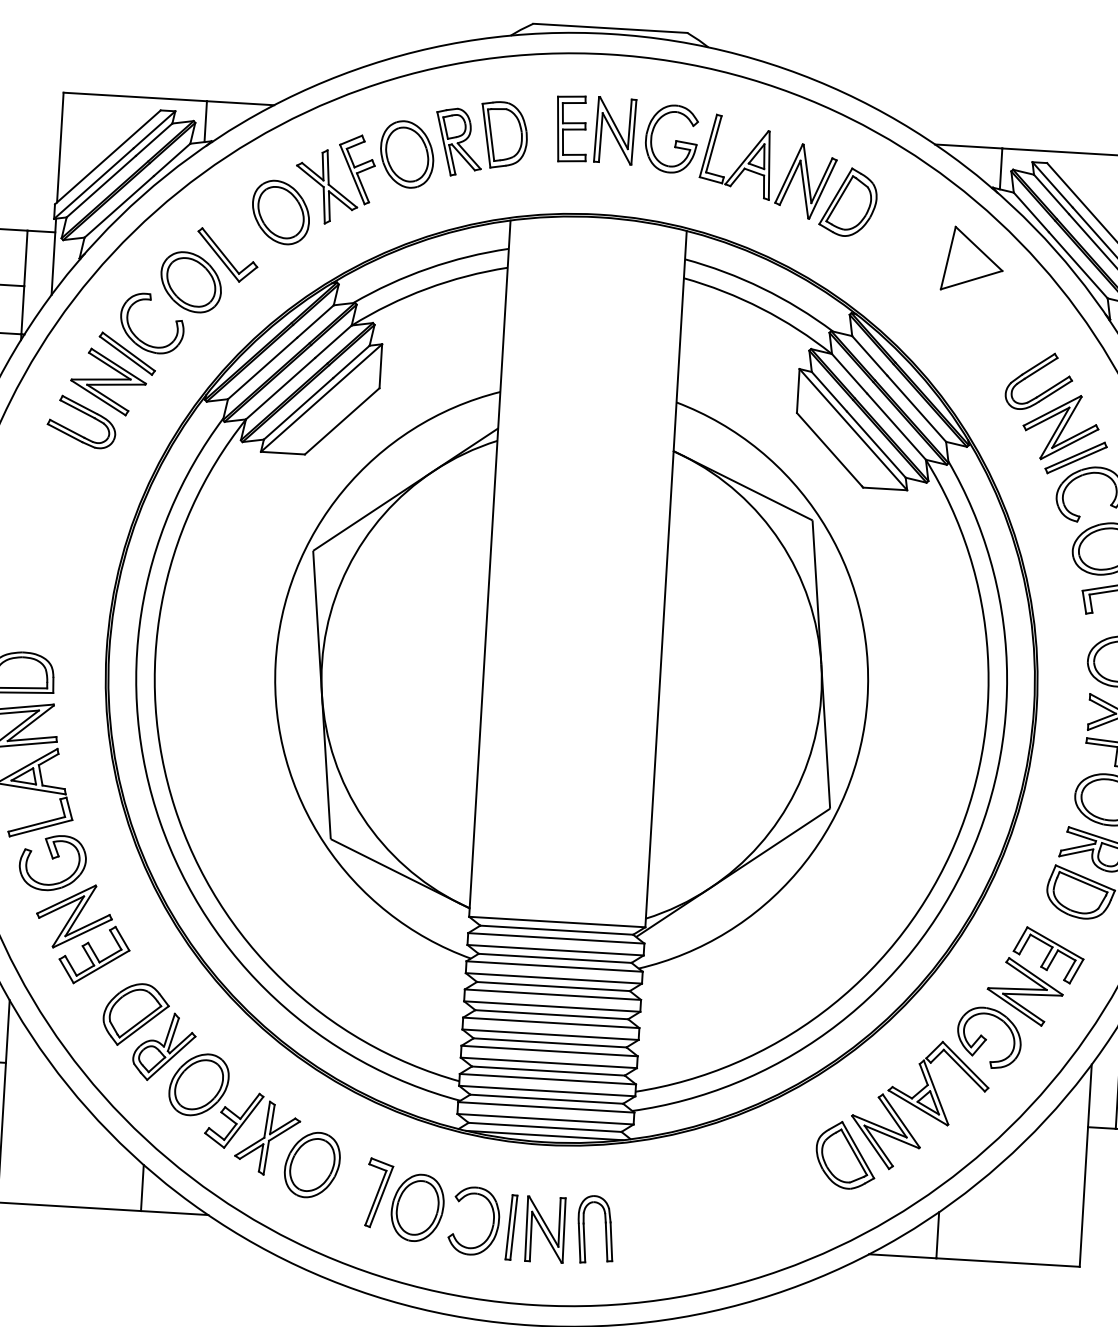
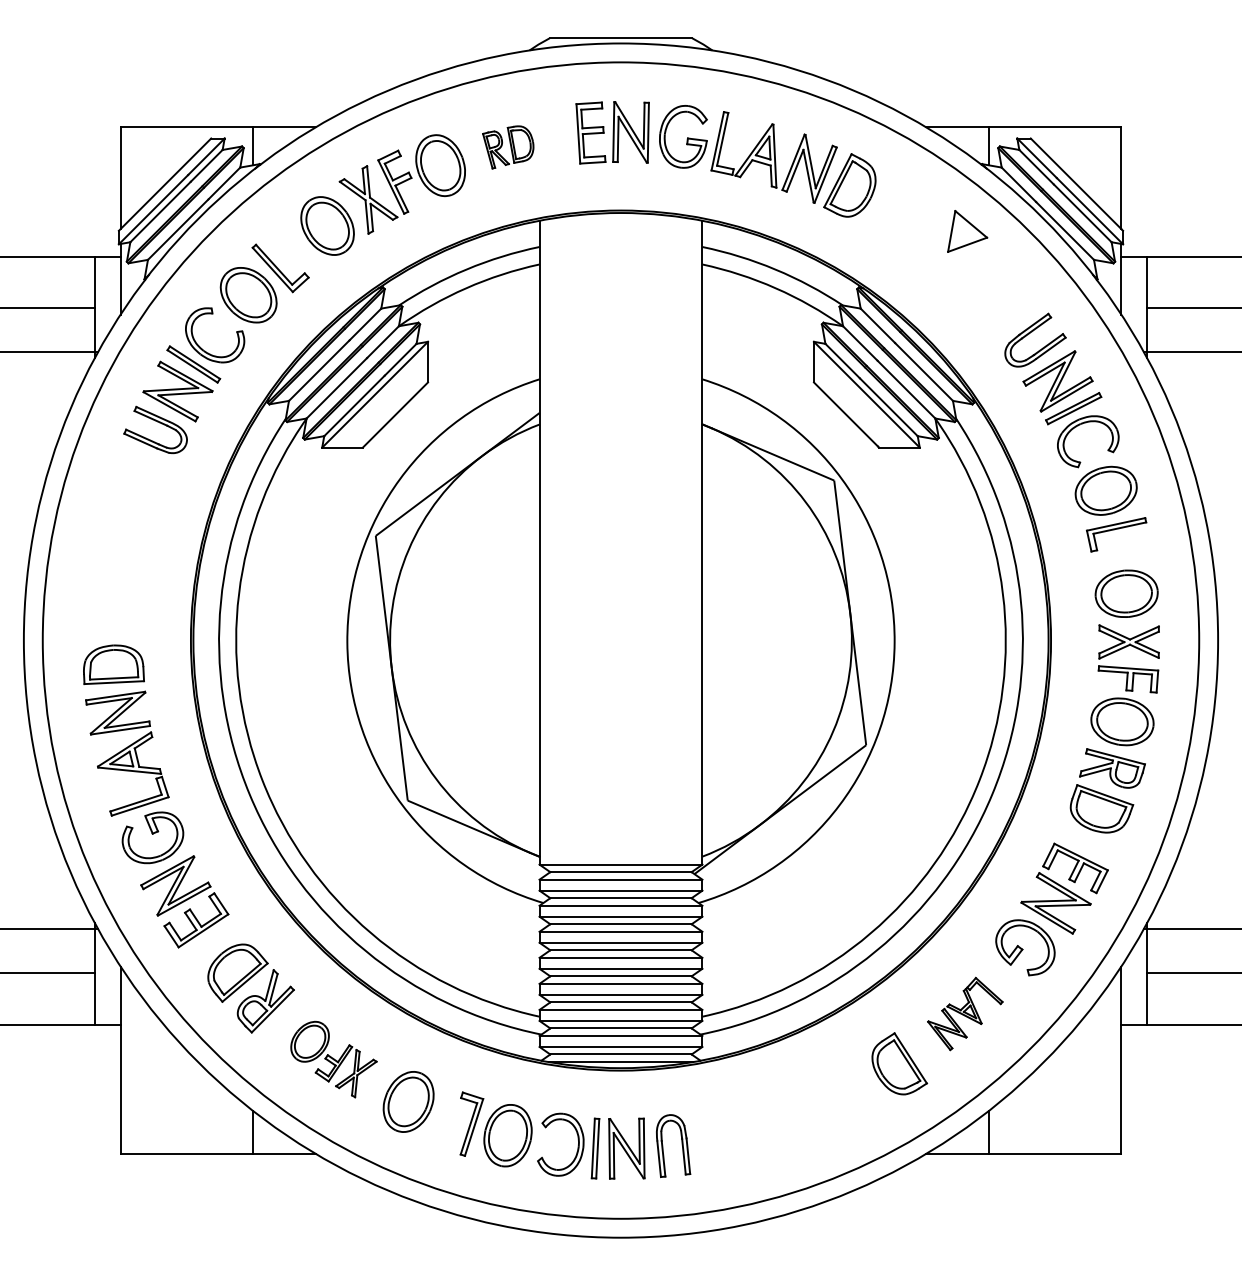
part: (481, 139) -> (508, 147), size x0.6
part: (972, 259) -> (967, 231), size x0.7
part: (920, 1105) -> (965, 1013), size x0.6
part: (233, 1114) -> (333, 1059), size x0.7

